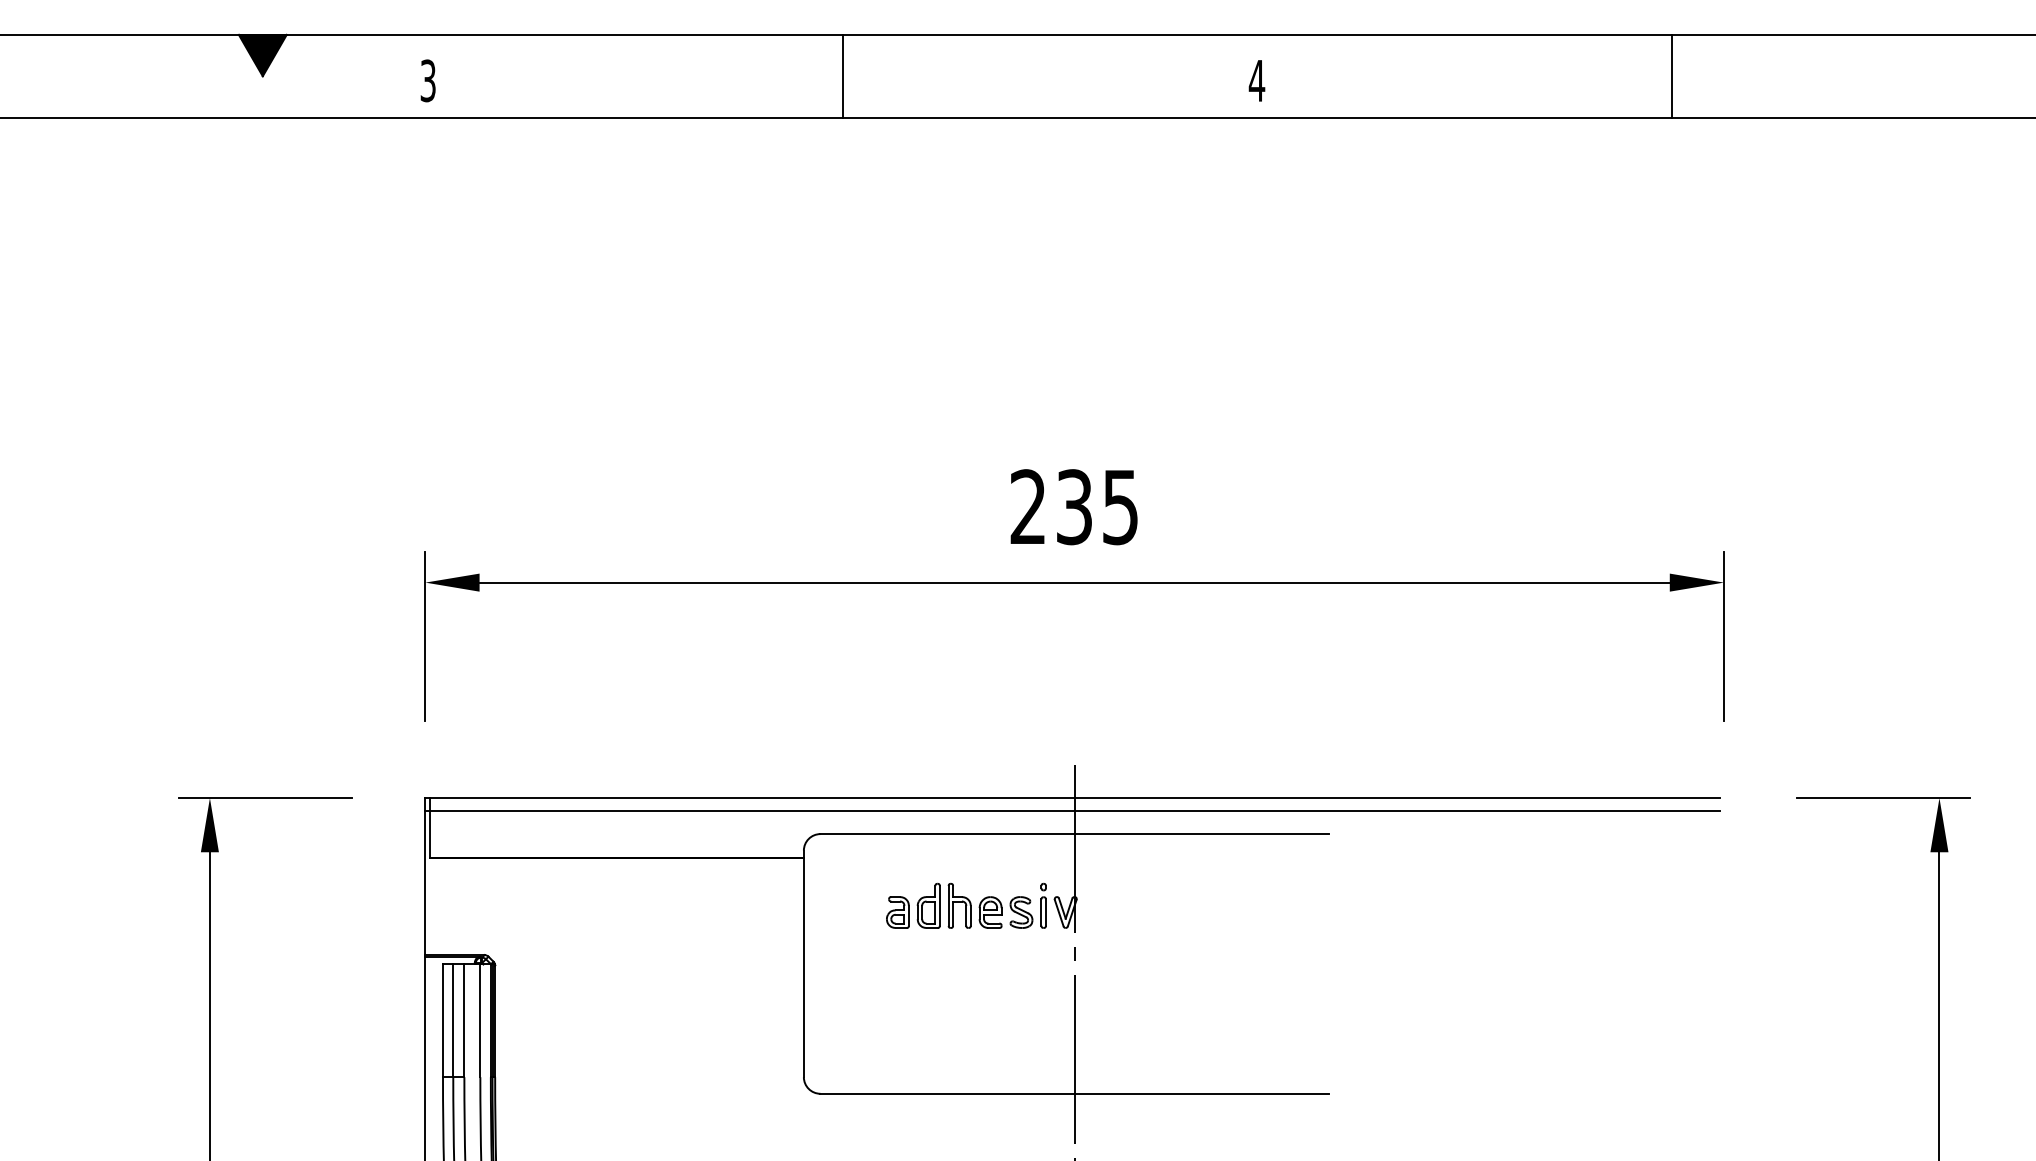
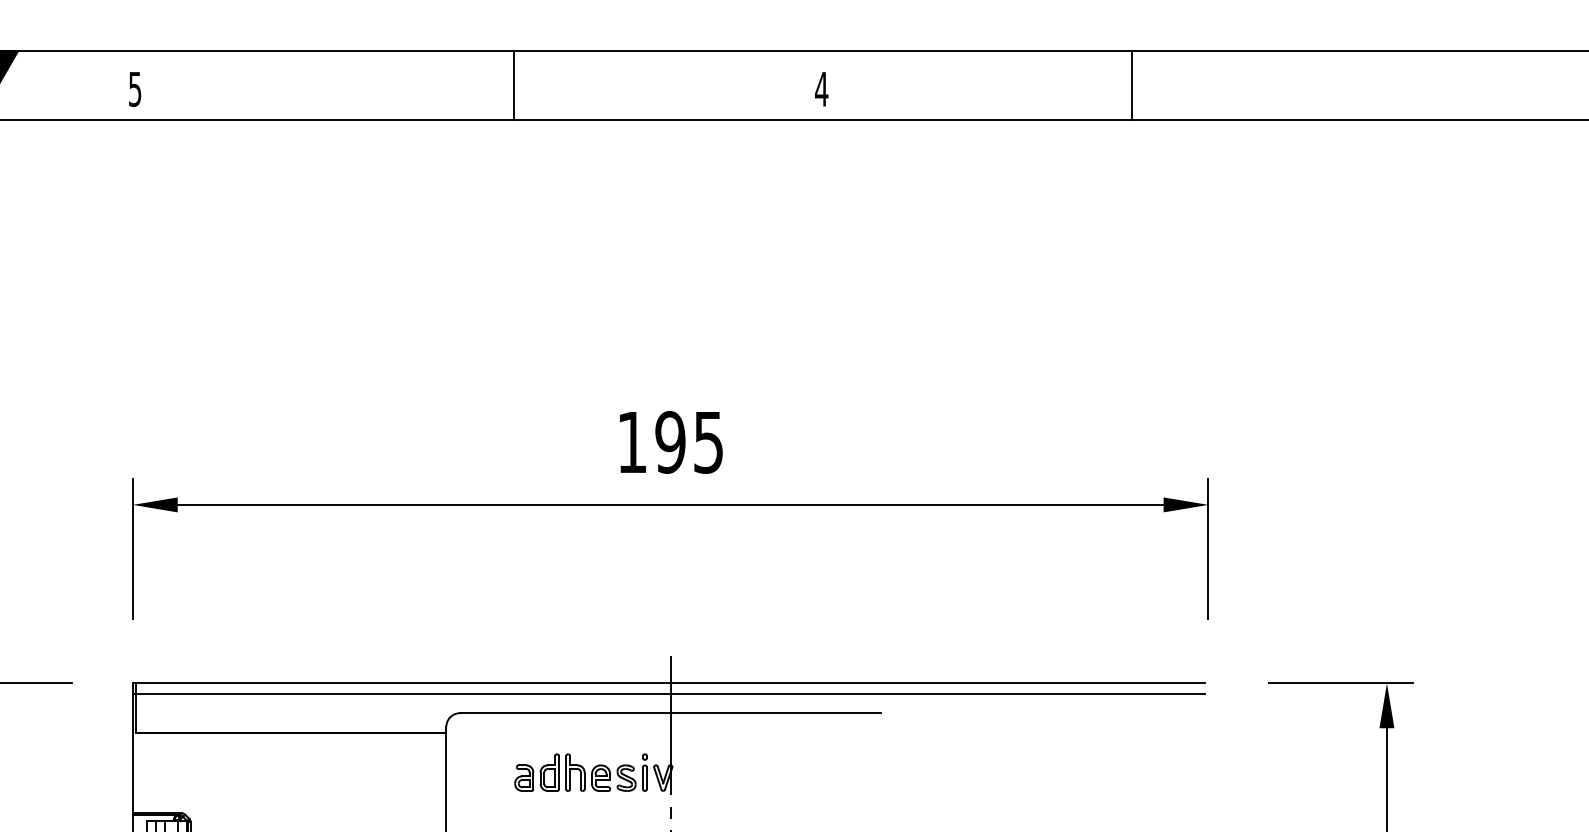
line: (843, 75) -> (513, 84), moved
line: (1671, 75) -> (1131, 84), moved
text: (428, 80) -> (135, 88), 3 -> 5
text: (1051, 507) -> (651, 442), 235 -> 195

